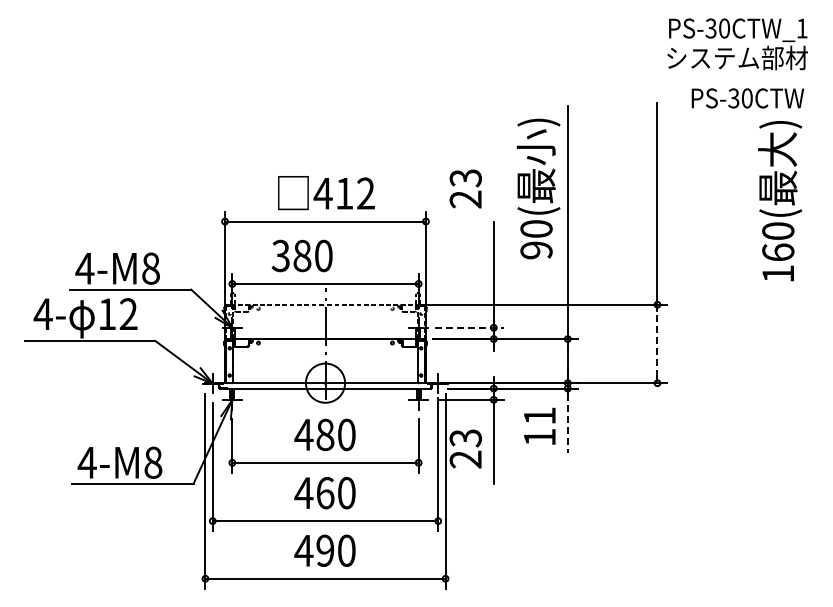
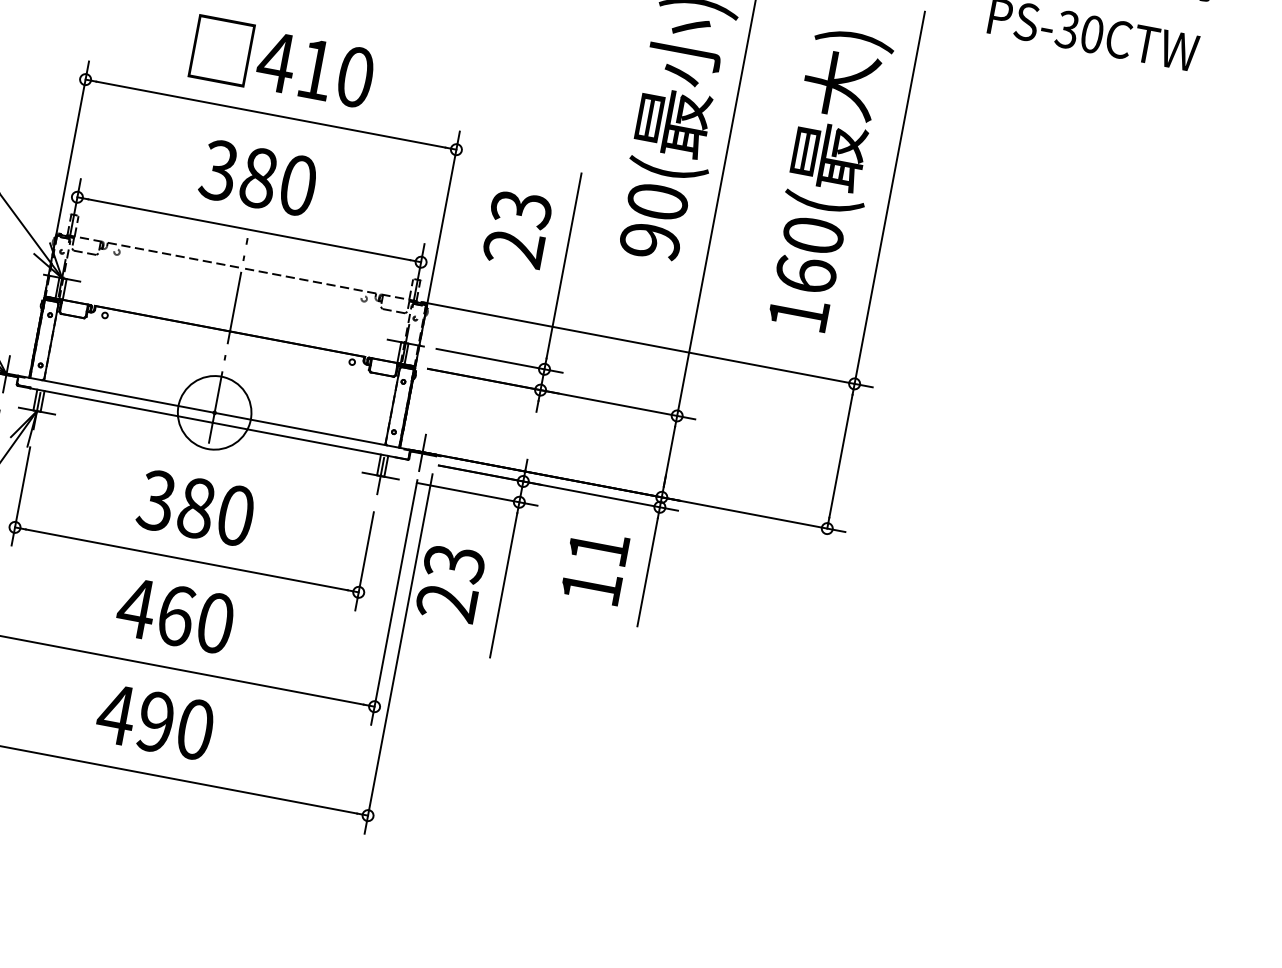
text: (465, 188) -> (517, 227), moved
text: (365, 193) -> (354, 76), 412 -> 410
text: (780, 201) -> (827, 181), moved
text: (301, 255) -> (257, 176), moved
line: (469, 327) -> (499, 360), dashed -> solid
line: (657, 343) -> (841, 455), dashed -> solid
line: (567, 424) -> (646, 573), dashed -> solid
text: (303, 434) -> (156, 499), 480 -> 380

